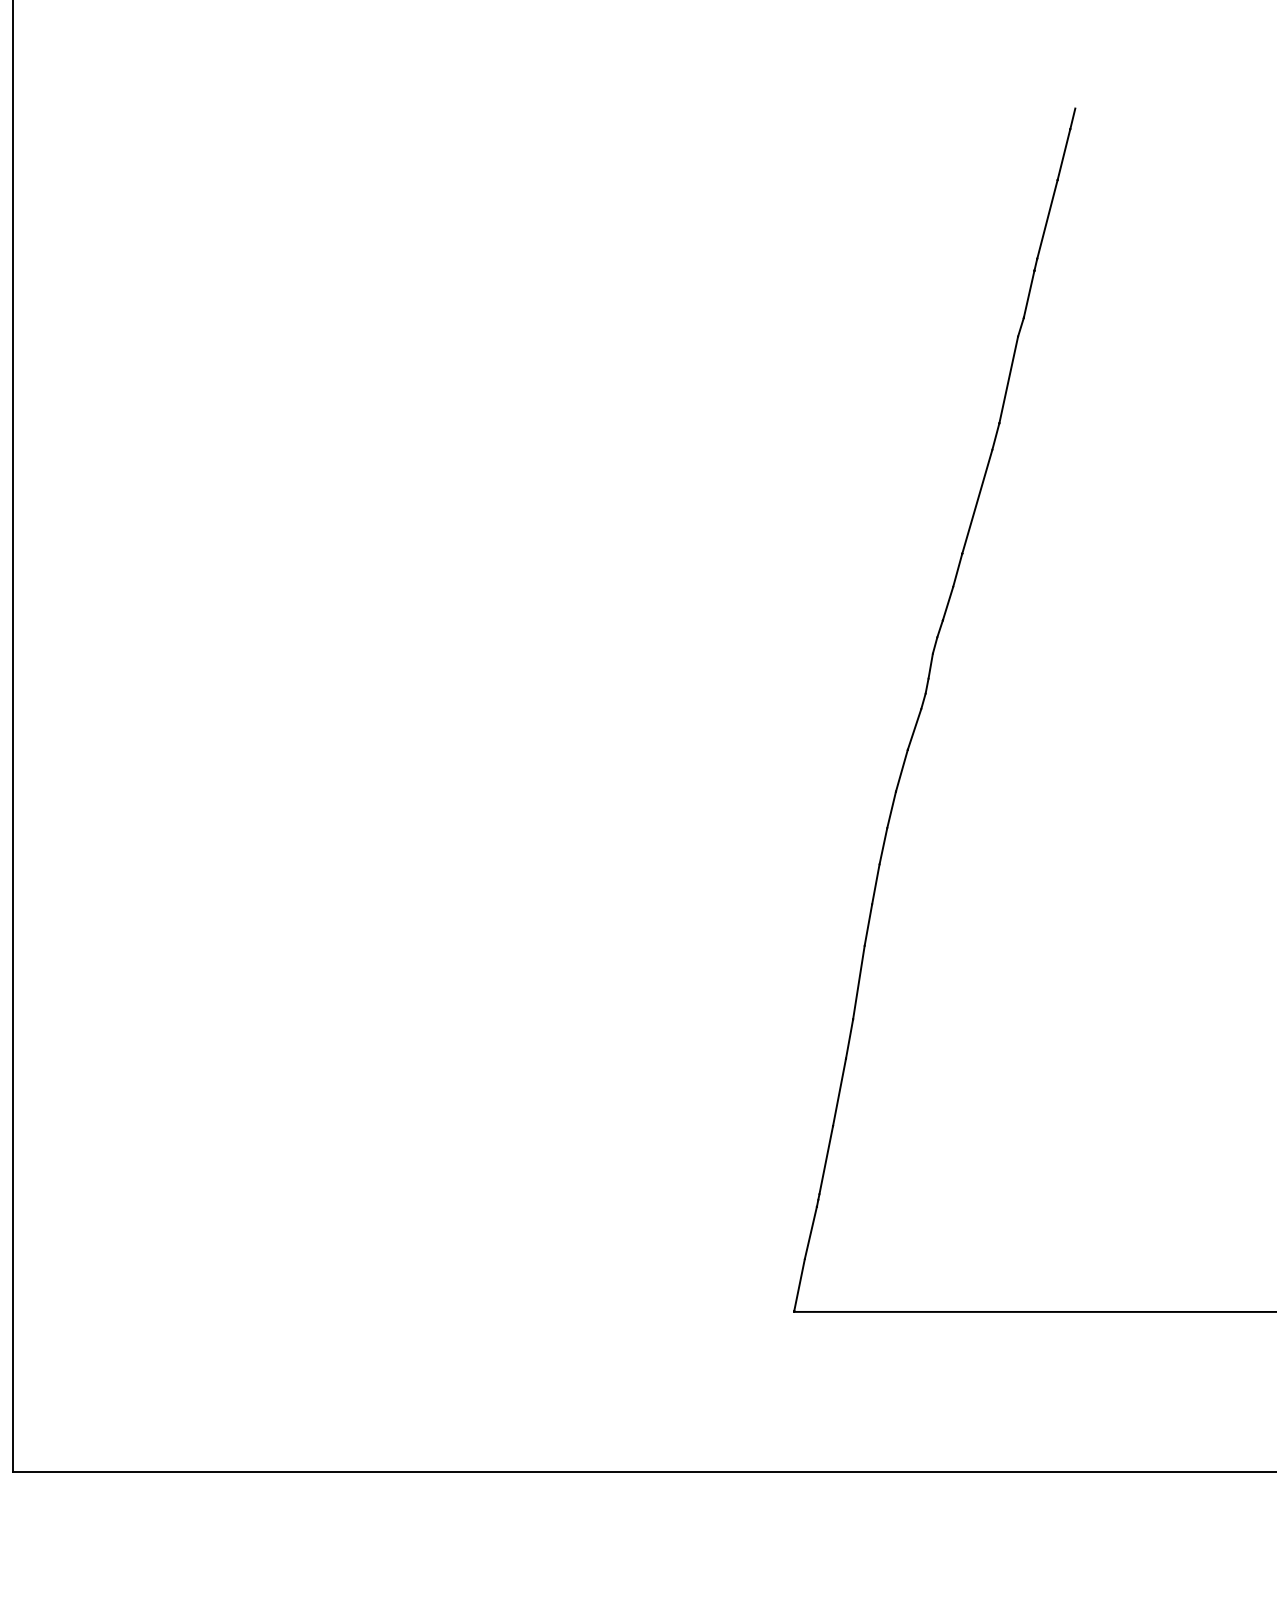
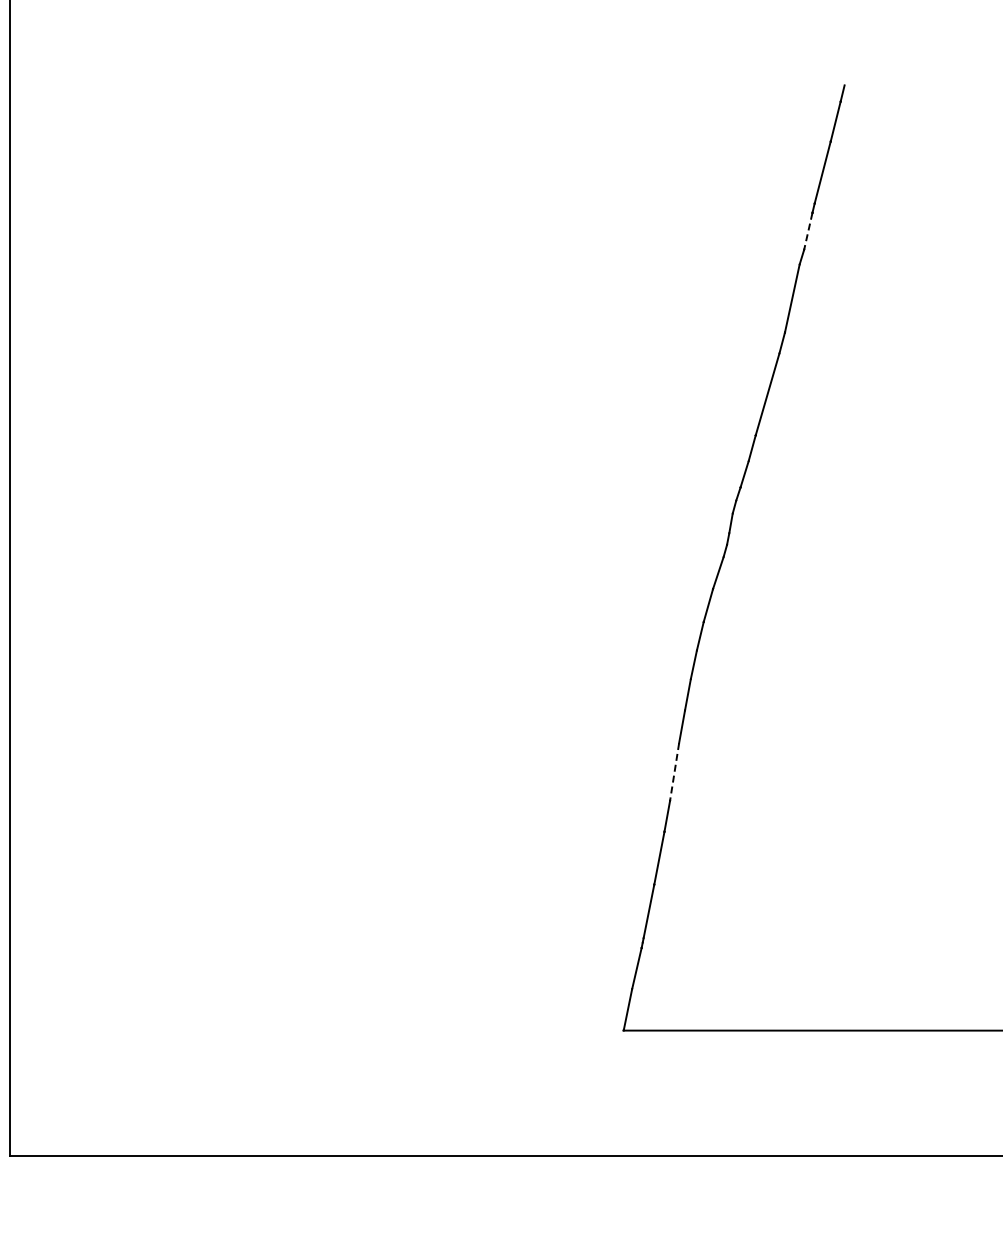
line: (1029, 294) -> (808, 231), solid -> dashed
line: (858, 983) -> (674, 772), solid -> dashed

